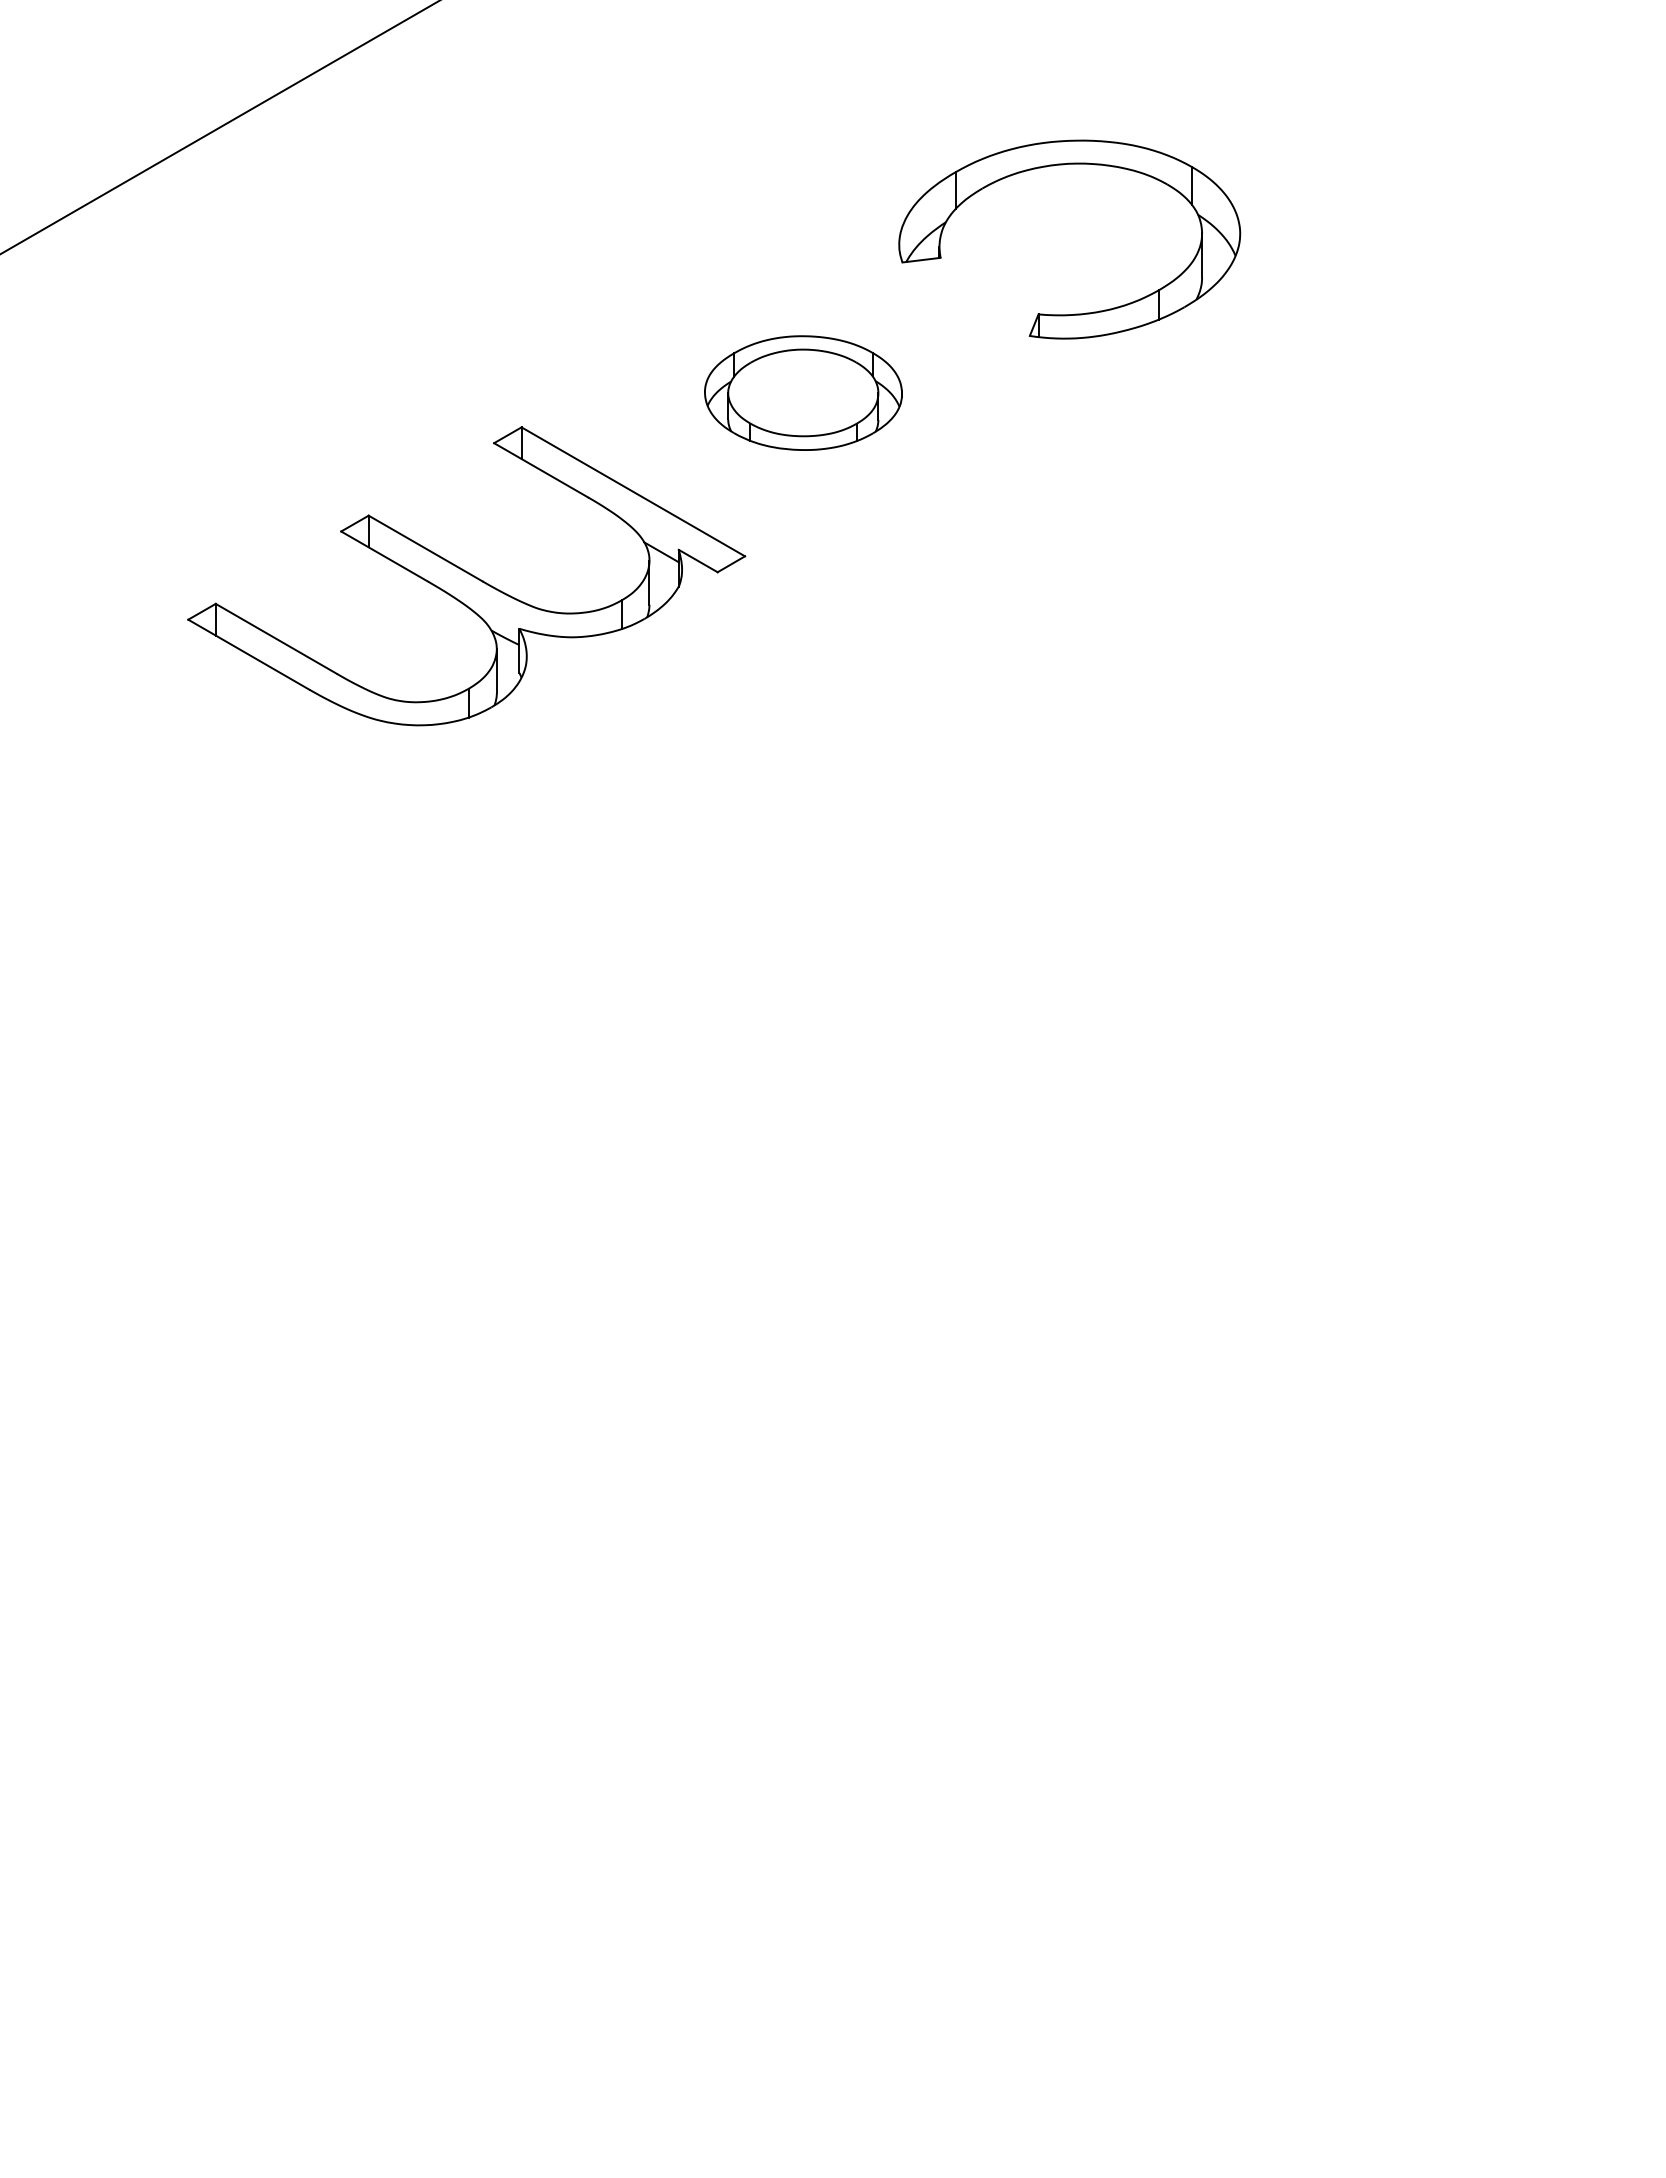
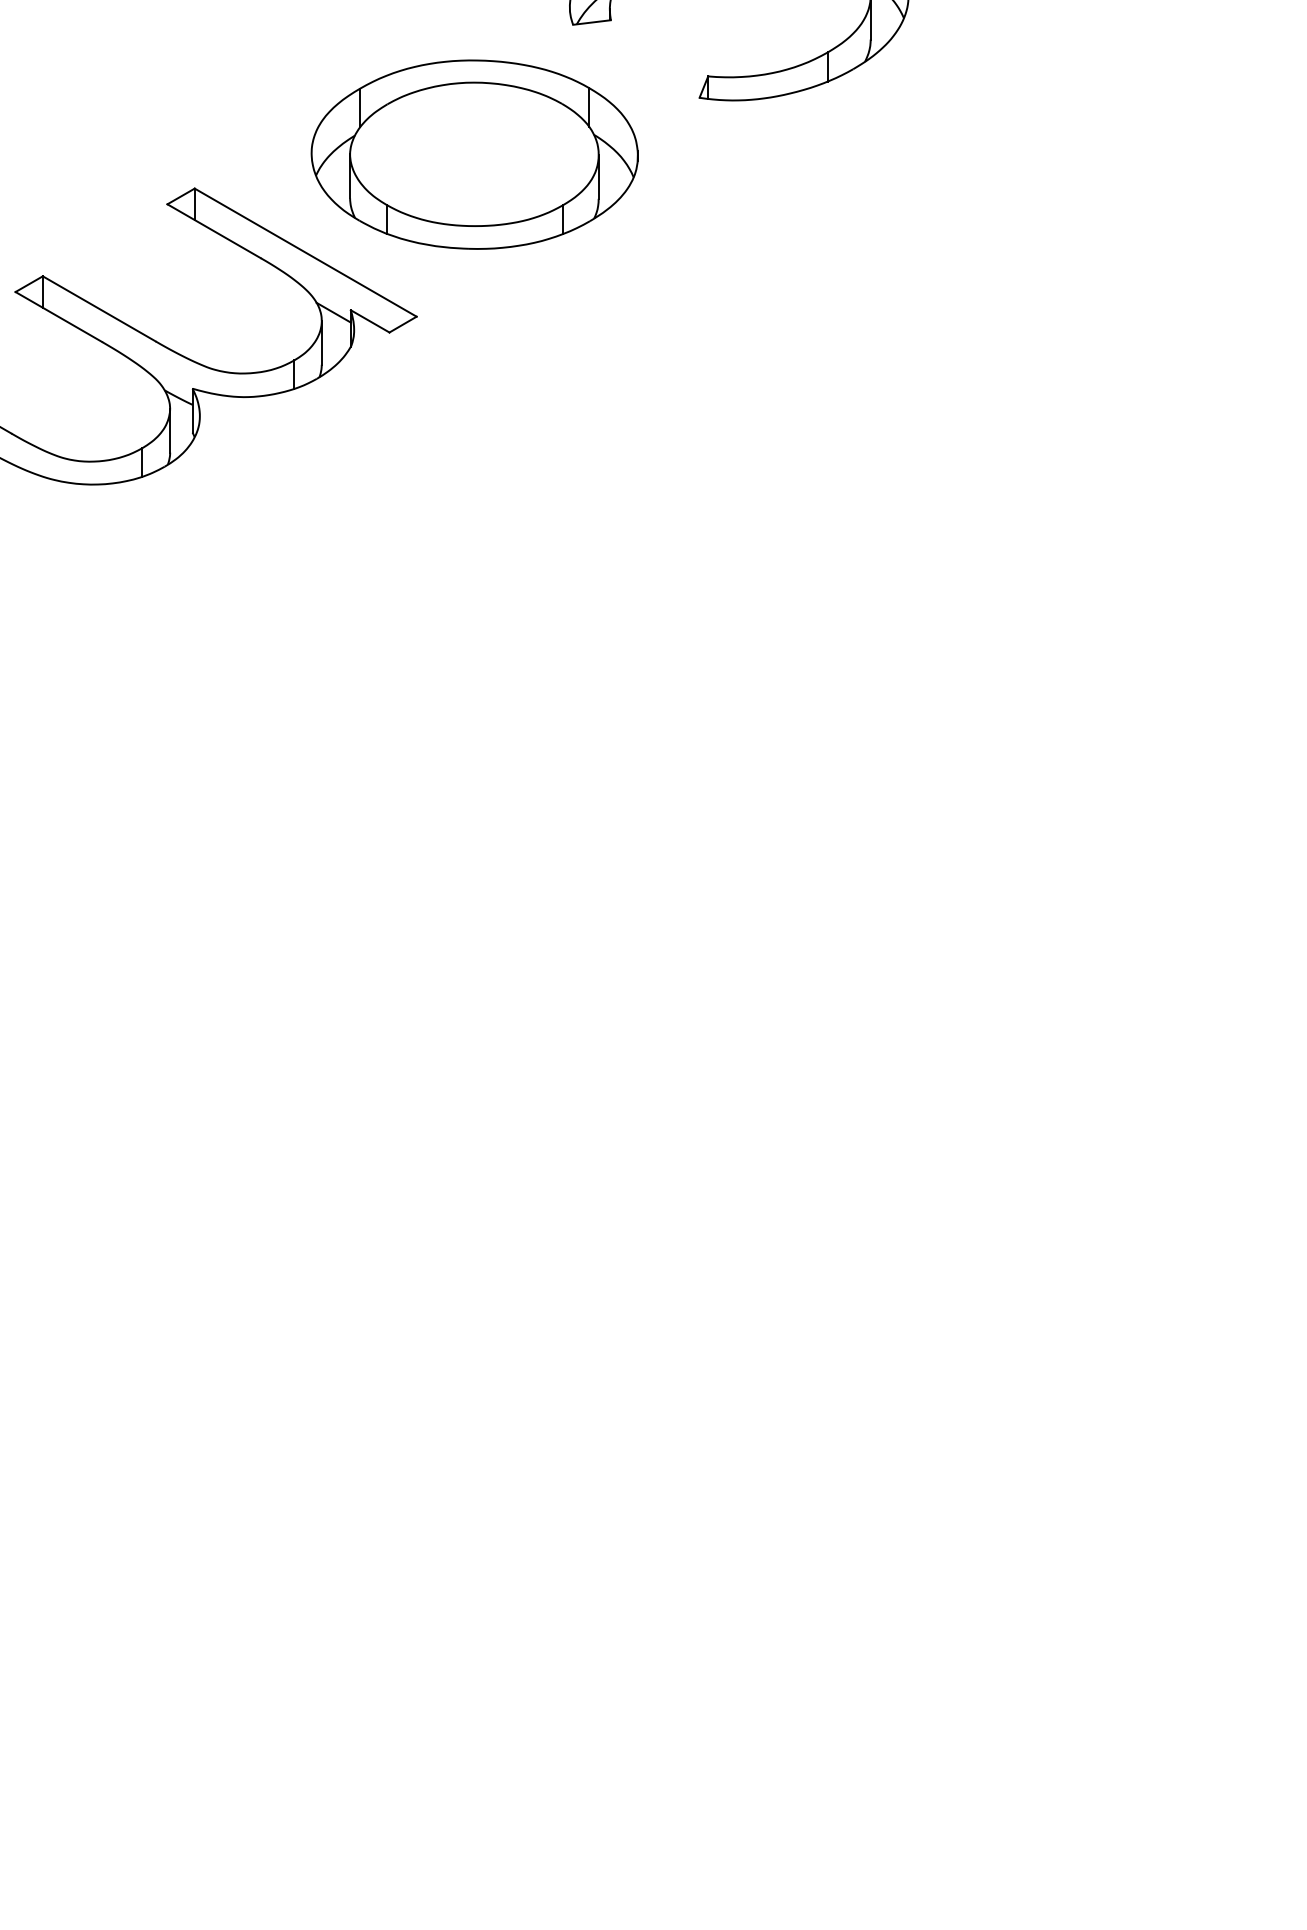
part: (803, 392) -> (474, 153), size x1.67

